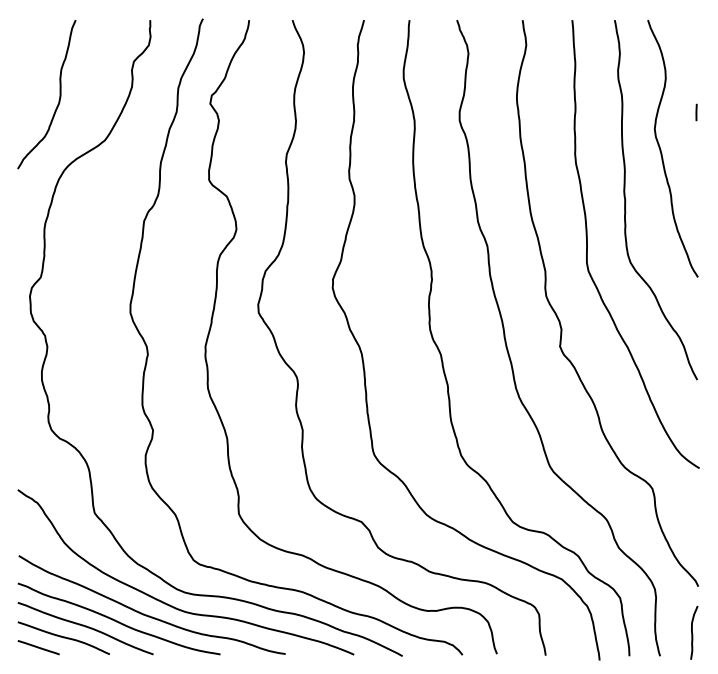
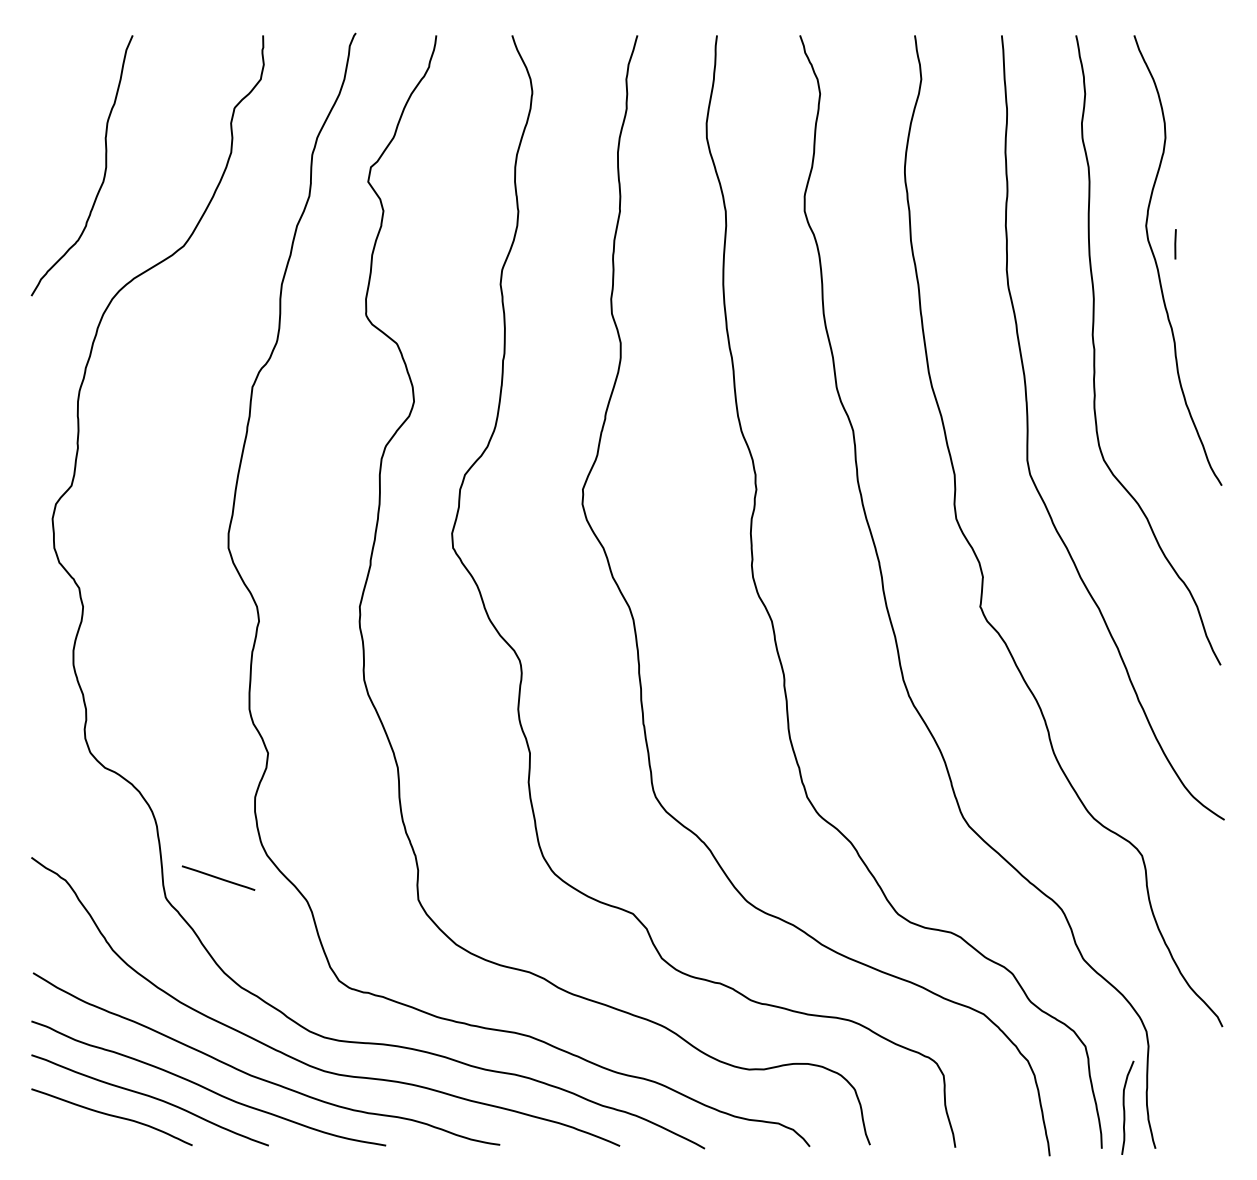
line: (696, 112) -> (1175, 244), moved
curve: (692, 632) -> (1124, 1107), moved
line: (38, 647) -> (218, 877), moved

